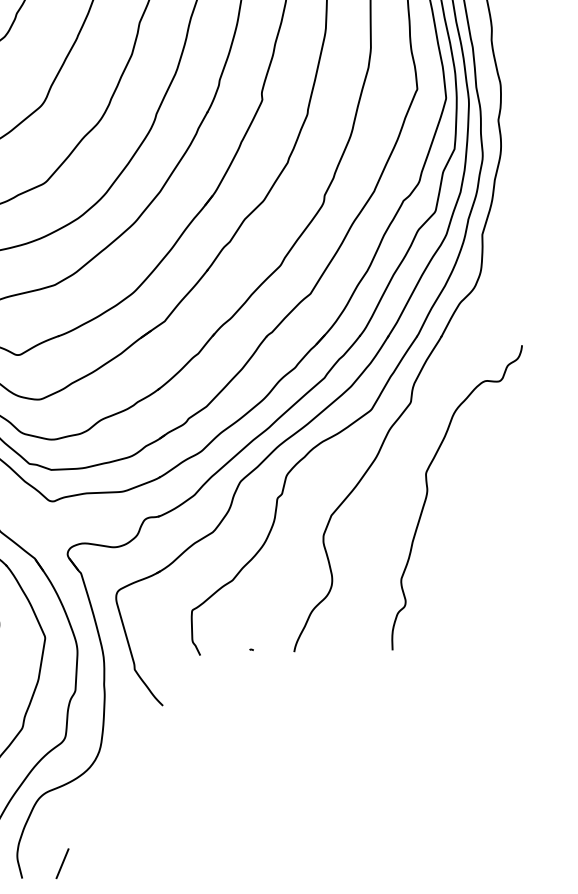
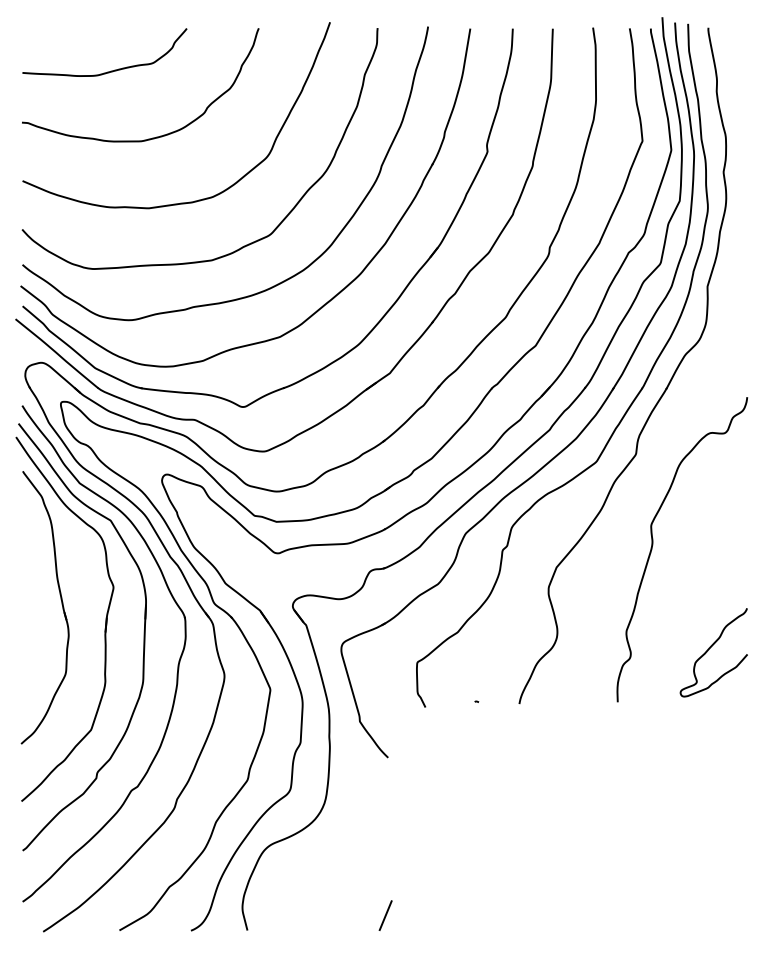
curve: (485, 596) -> (710, 648), added
line: (62, 863) -> (385, 915), moved

